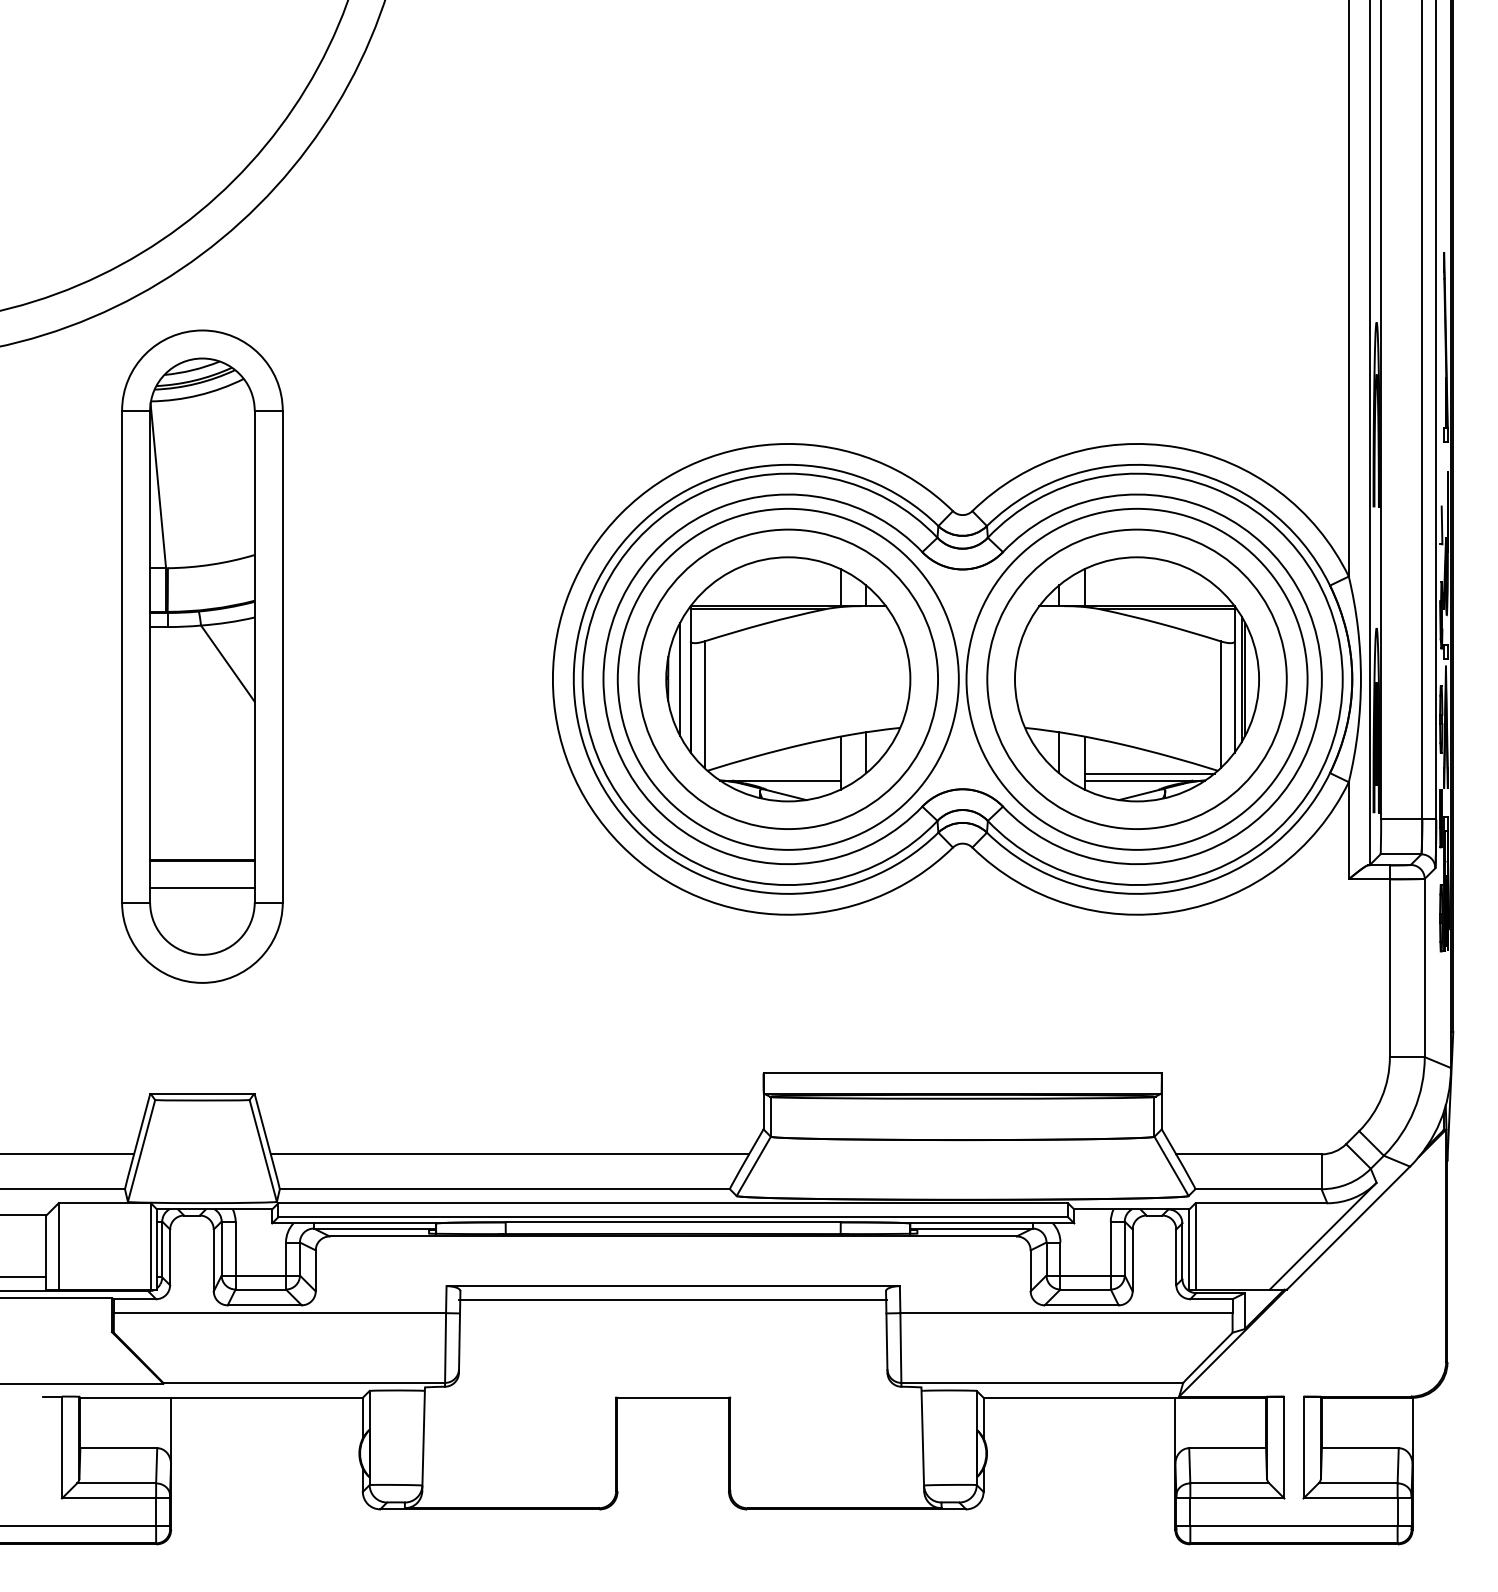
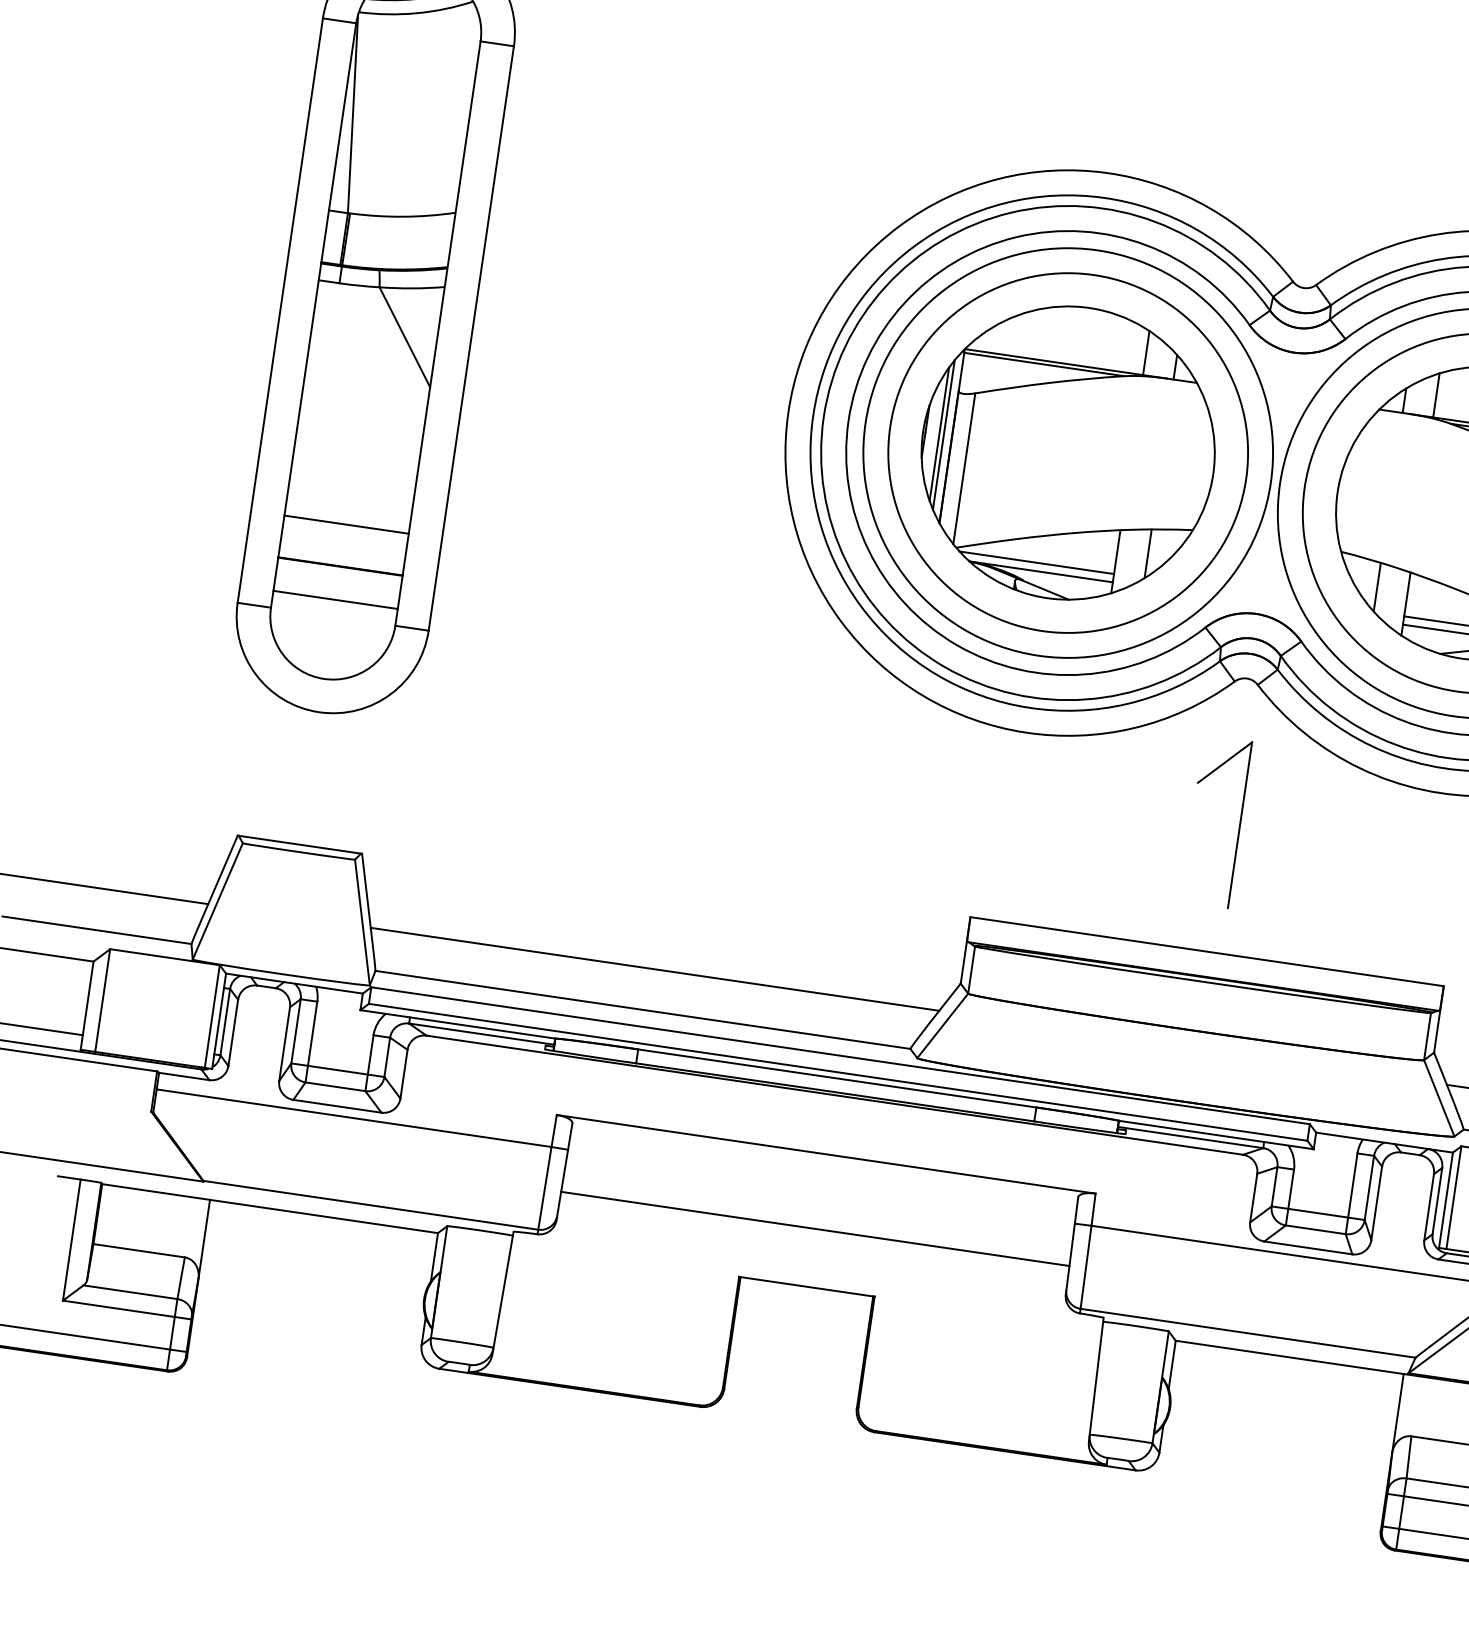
line: (683, 679) -> (943, 435), added
line: (775, 773) -> (1036, 562), added
line: (202, 825) -> (346, 525), added
part: (974, 964) -> (1240, 824), added
line: (673, 1299) -> (815, 1228), moved

